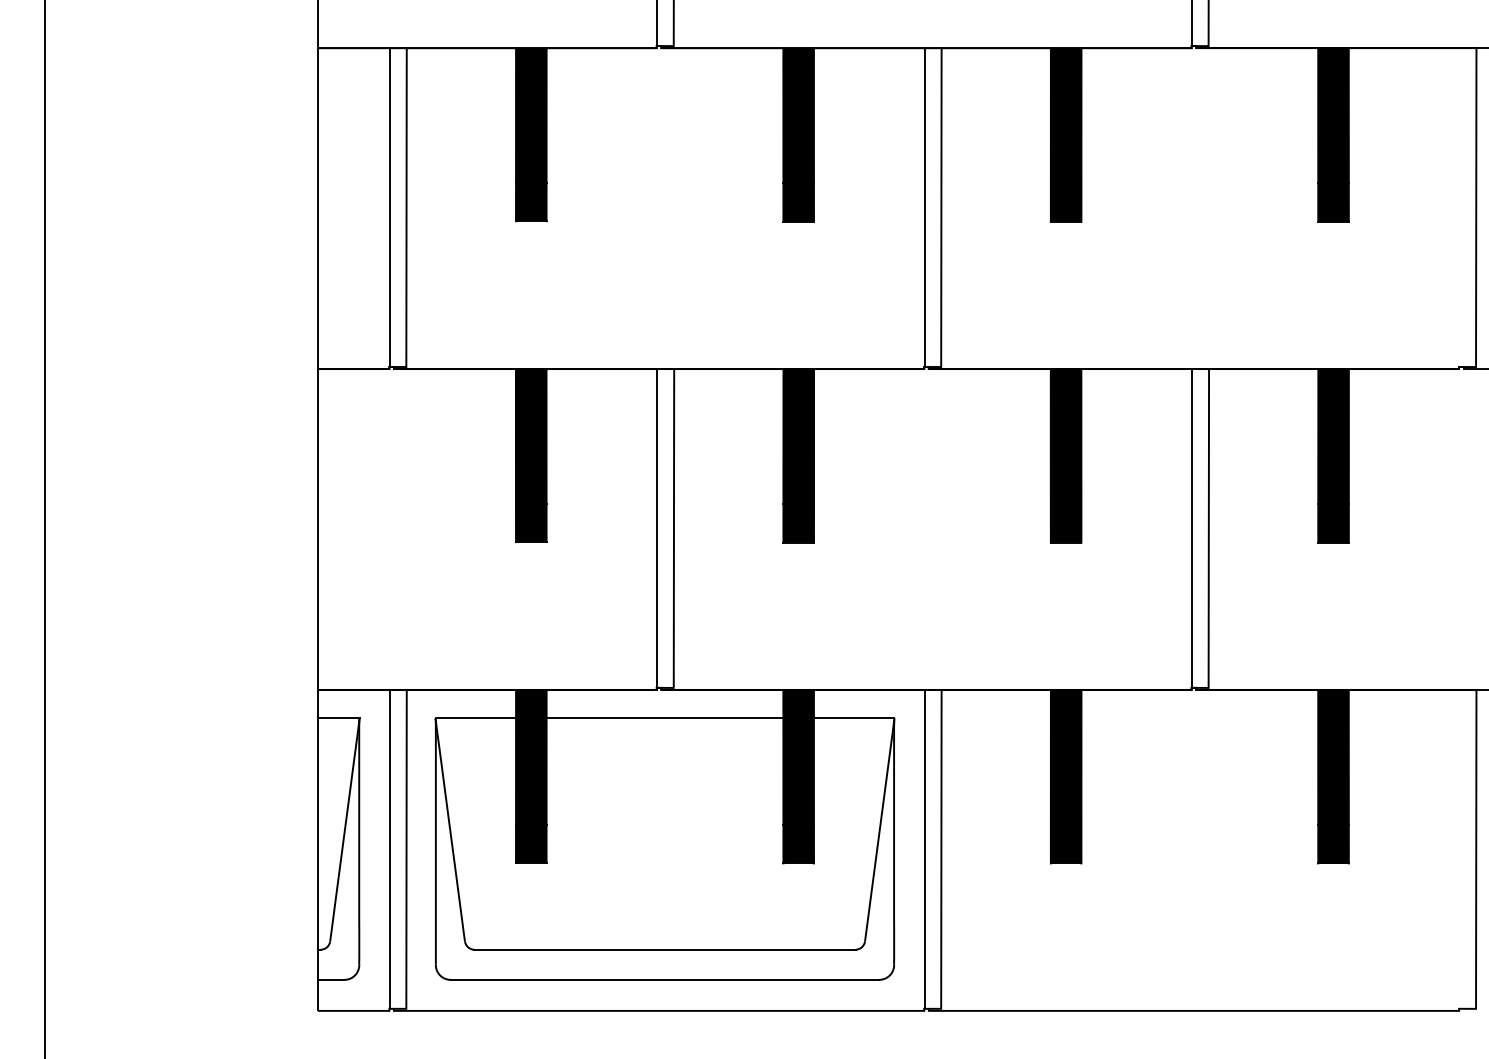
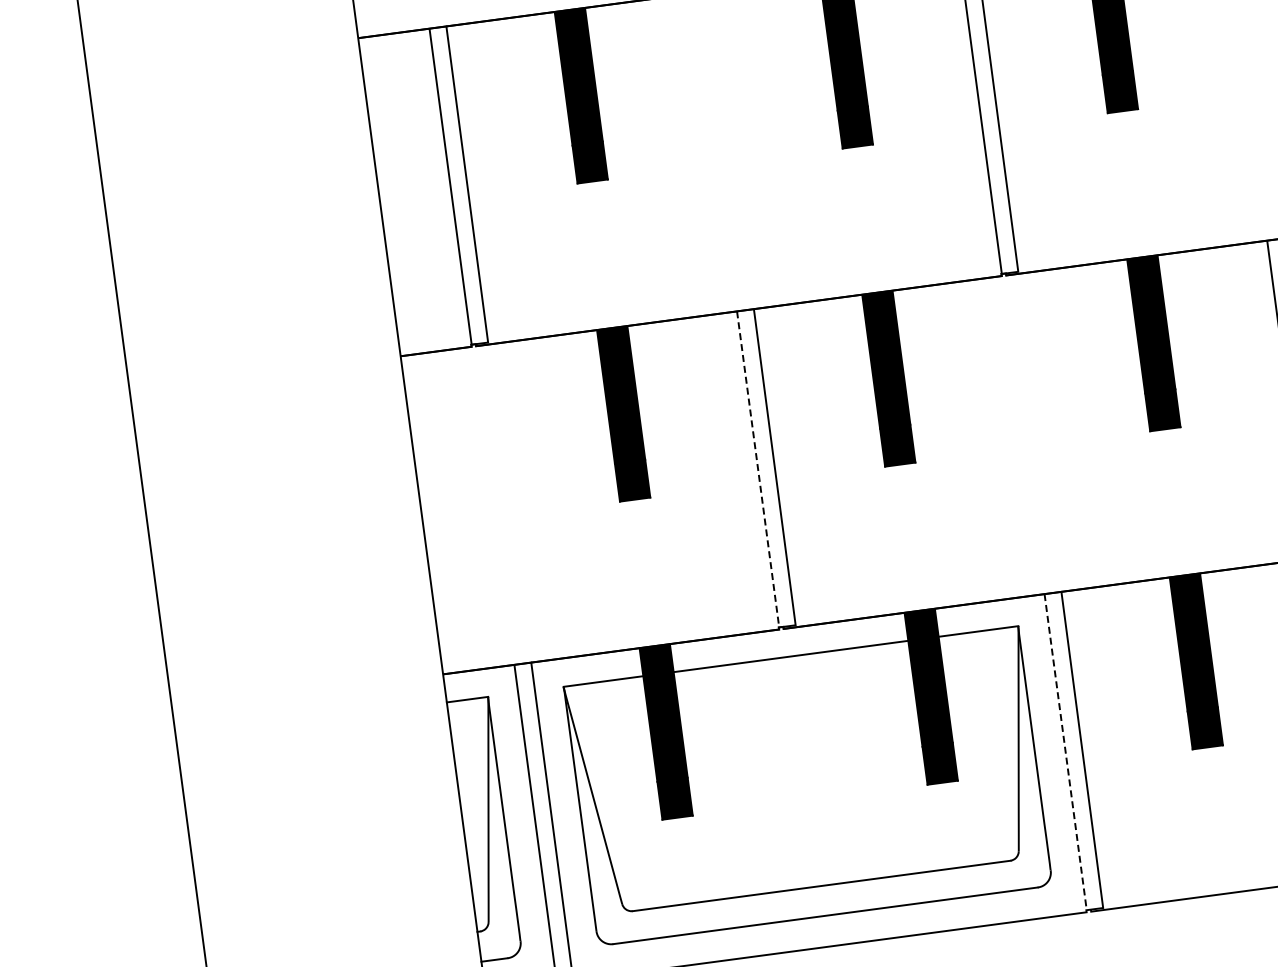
line: (657, 528) -> (758, 469), solid -> dashed
line: (924, 849) -> (1065, 752), solid -> dashed

